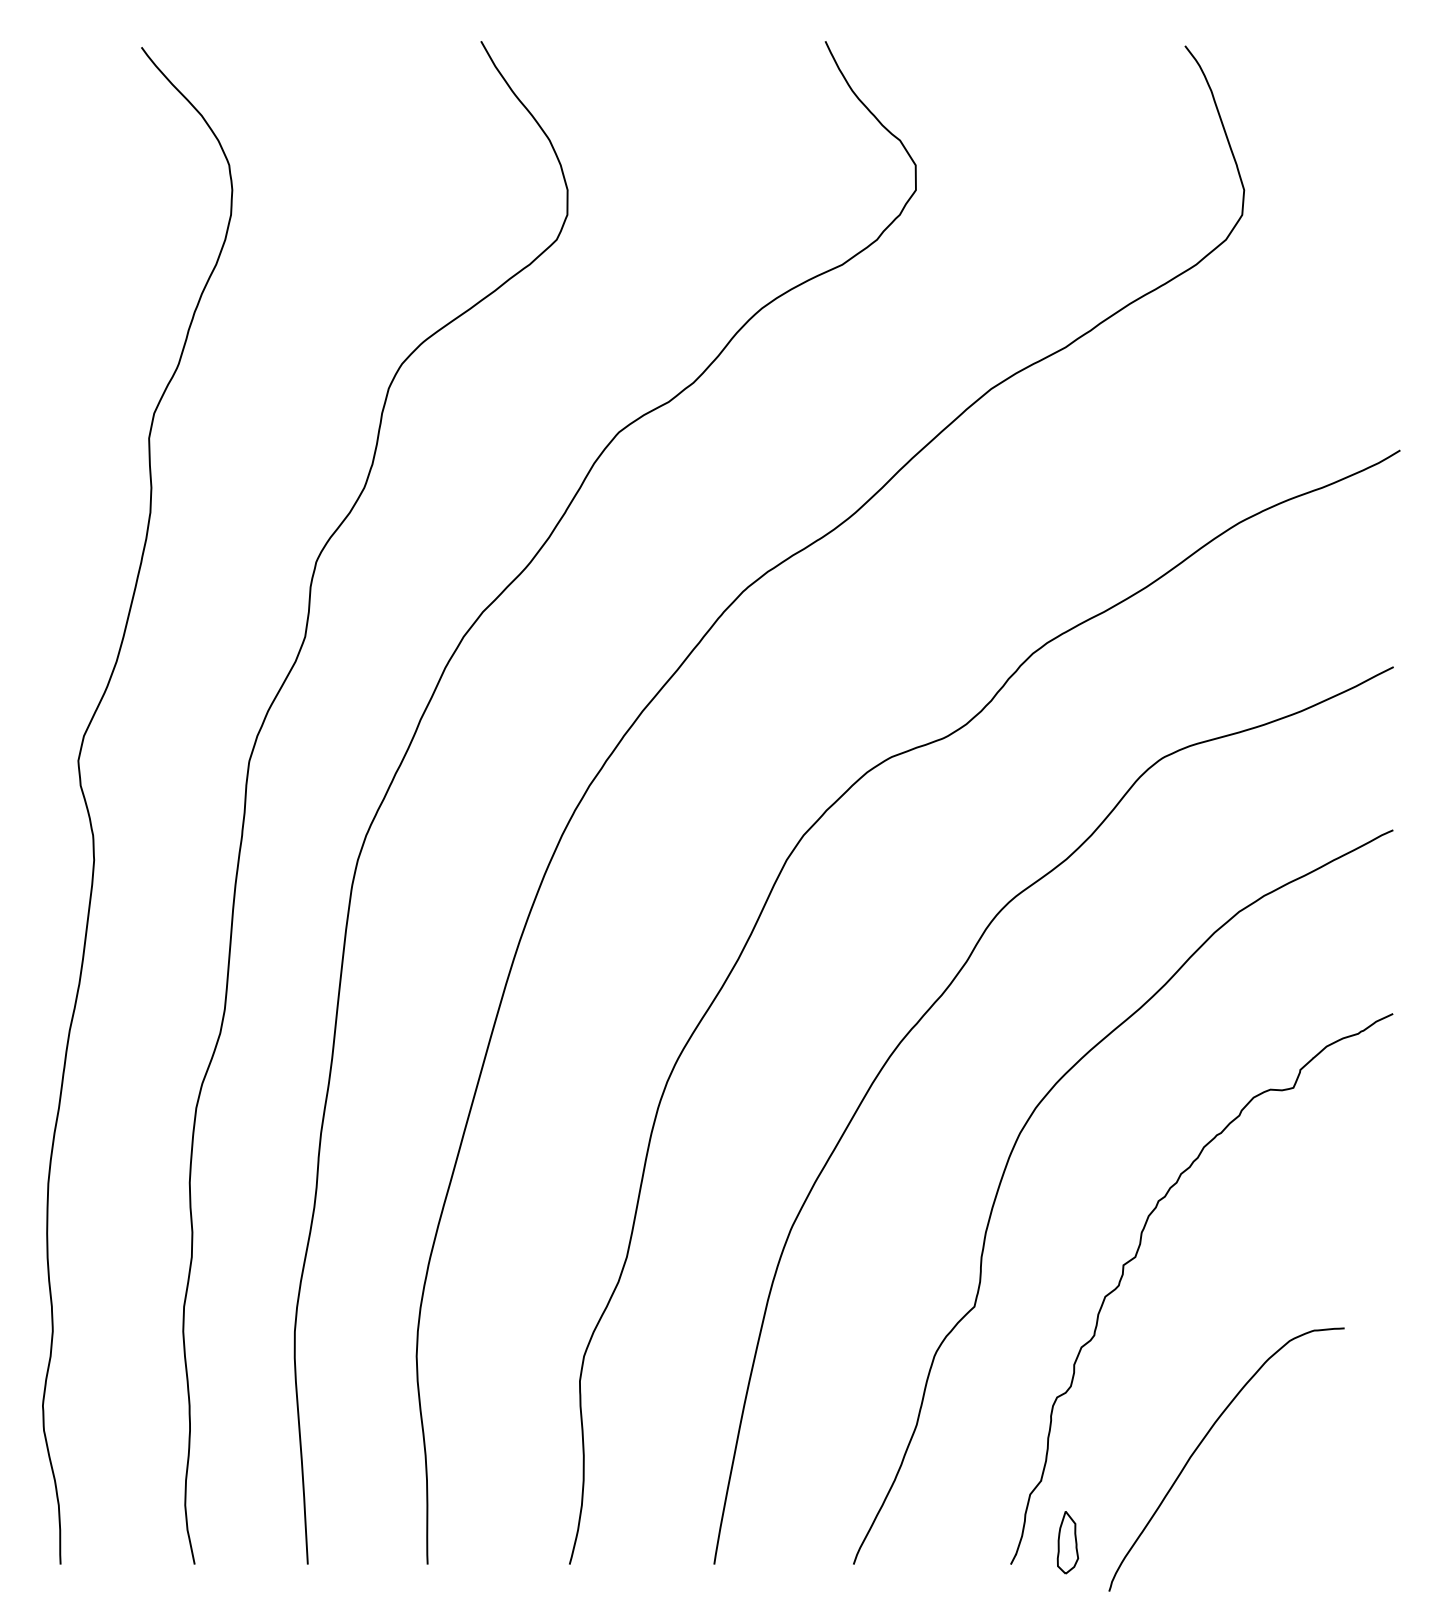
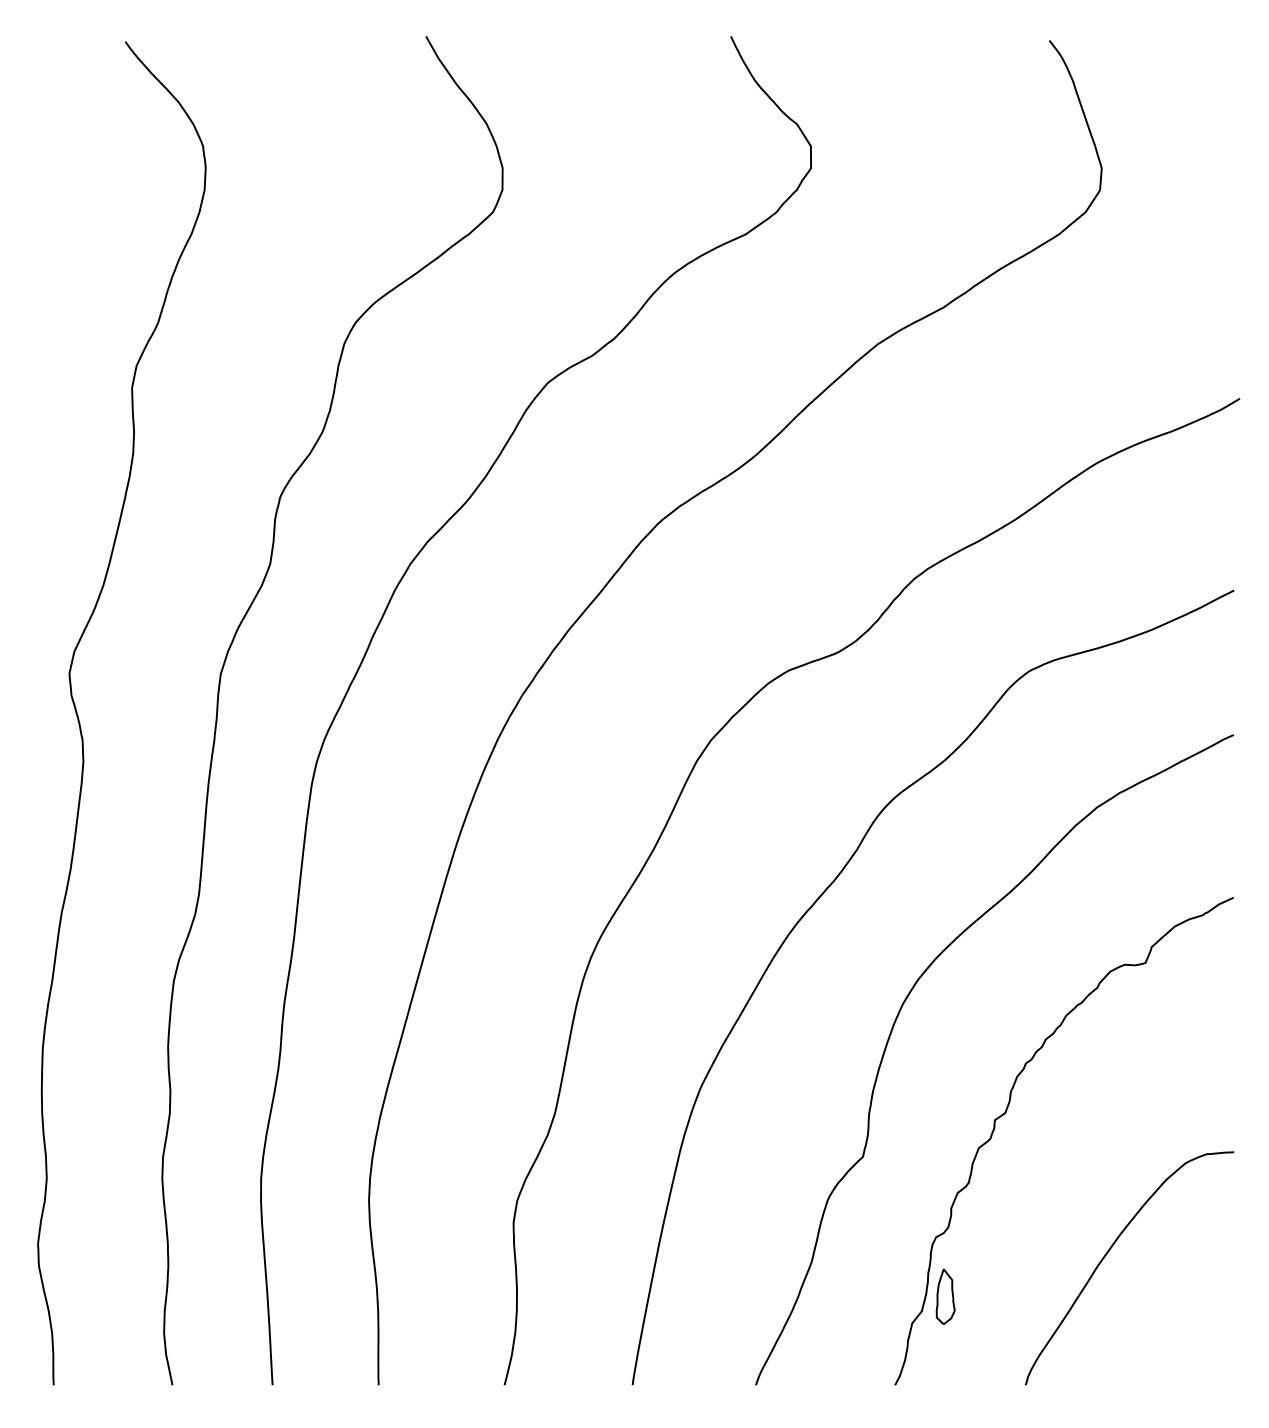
curve: (1202, 1442) -> (1108, 1253), moved
part: (1067, 1542) -> (945, 1296), moved

